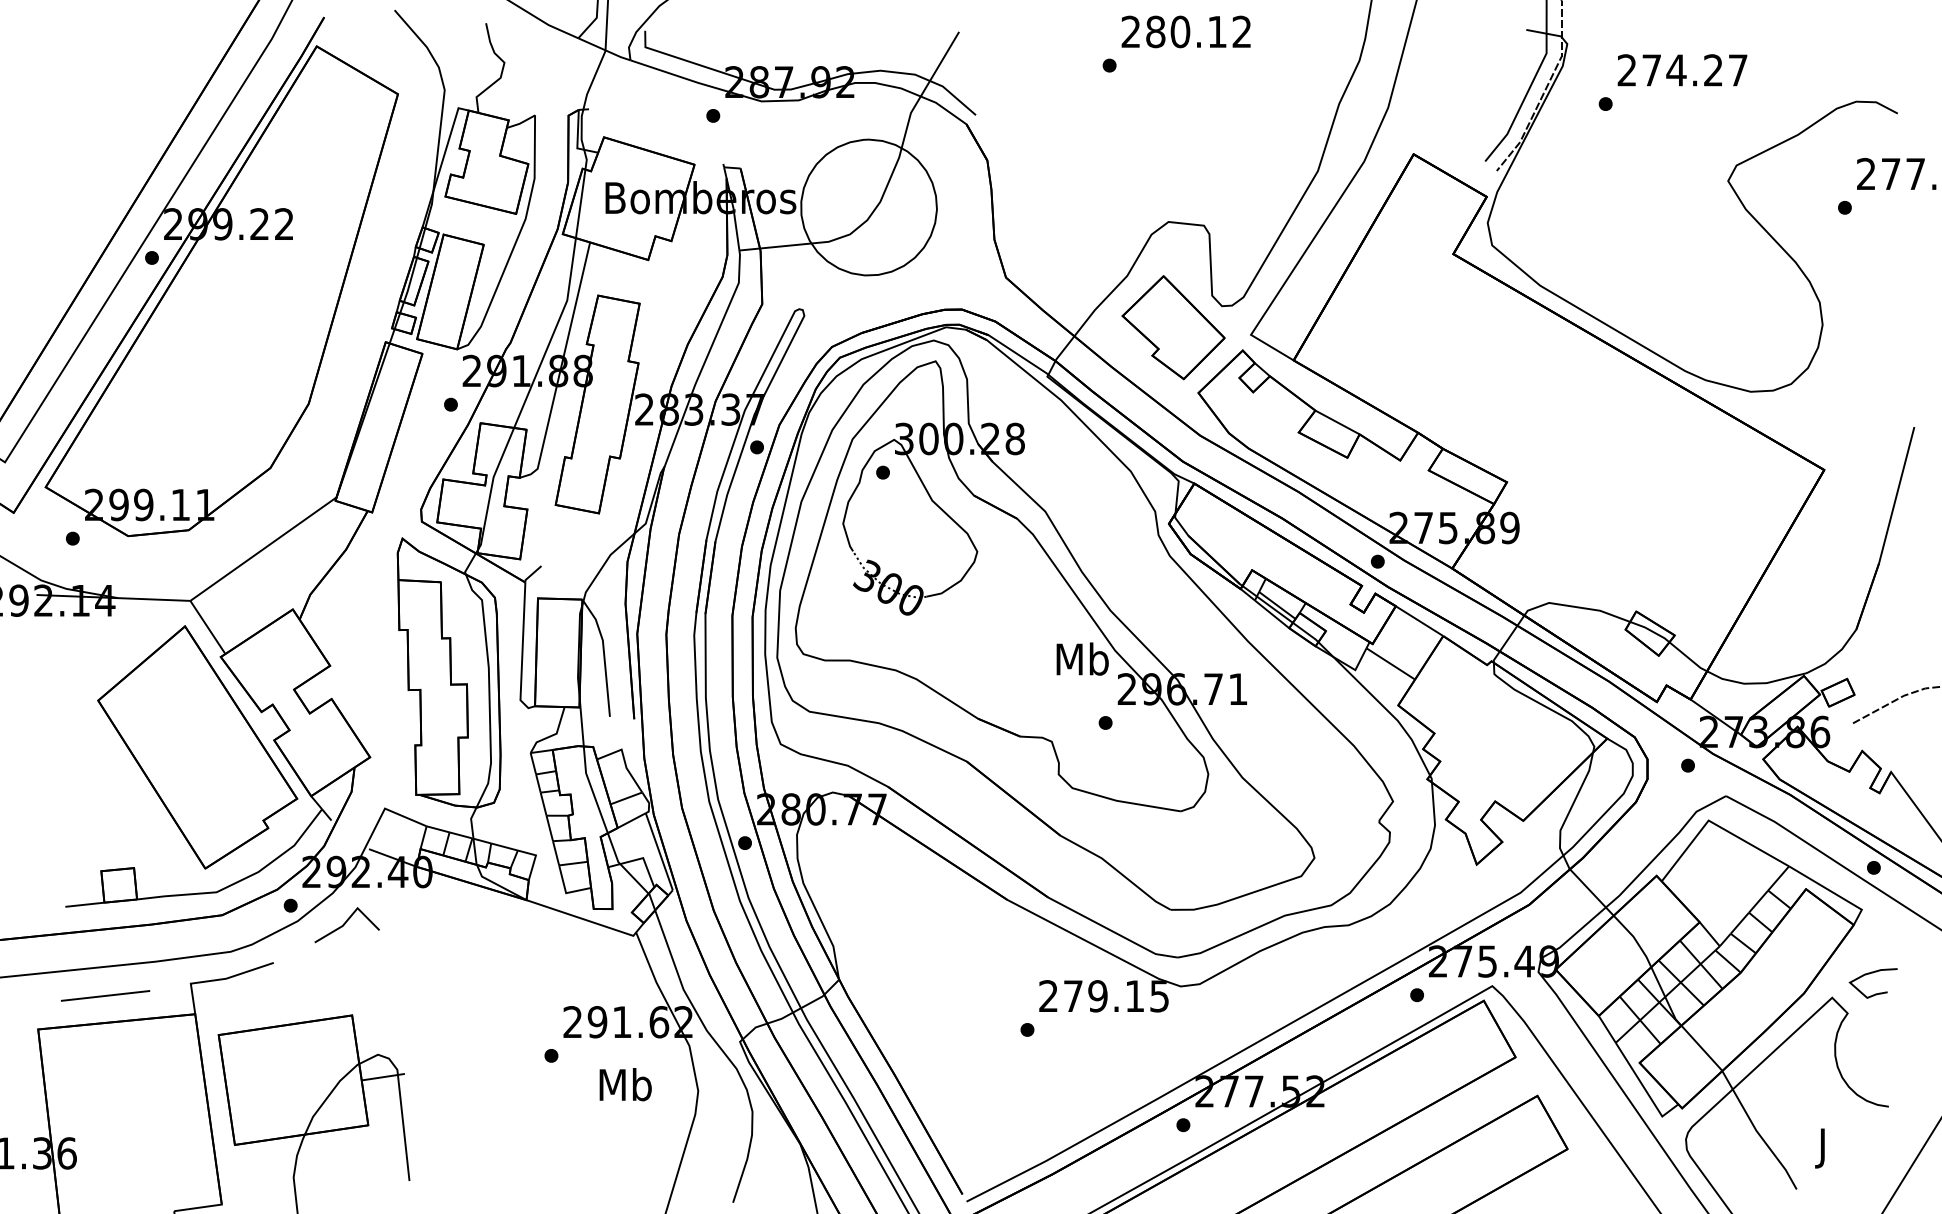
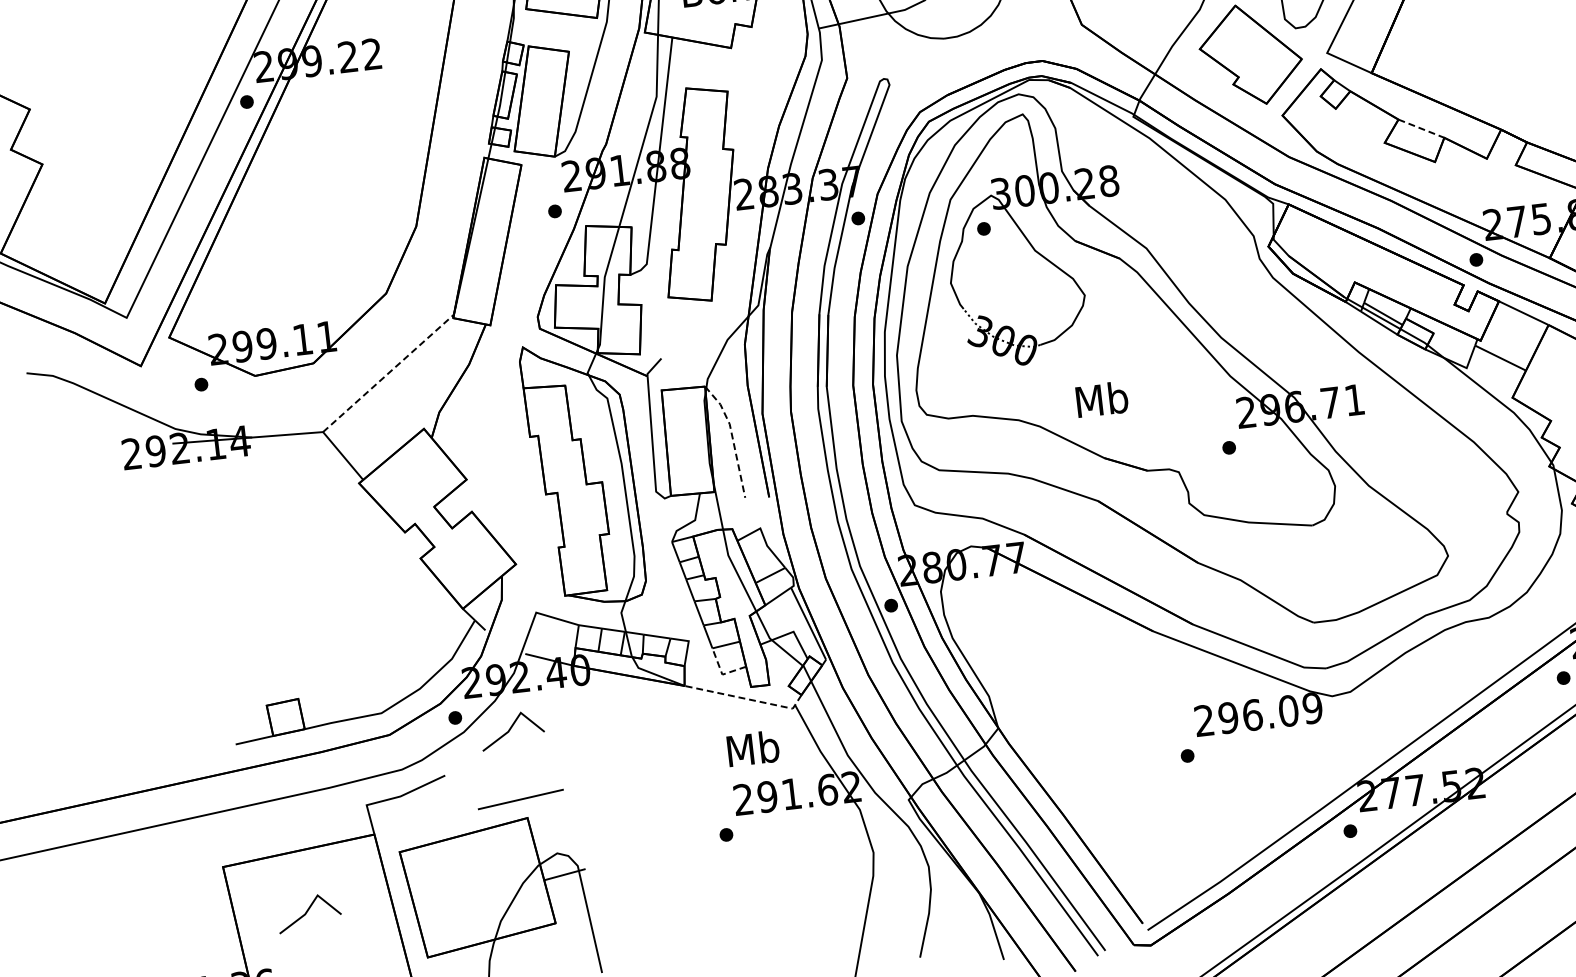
line: (1337, 422) -> (1421, 128), solid -> dashed
line: (263, 549) -> (388, 373), solid -> dashed
line: (604, 654) -> (732, 437), solid -> dashed
text: (1082, 658) -> (1101, 398), moved
part: (197, 747) -> (346, 574), removed
line: (565, 892) -> (721, 674), solid -> dashed
line: (587, 920) -> (746, 698), solid -> dashed
line: (105, 995) -> (520, 799), moved
text: (1116, 996) -> (1270, 713), 279.15 -> 296.09
text: (625, 1084) -> (753, 748), moved
line: (118, 1085) -> (307, 912), added

